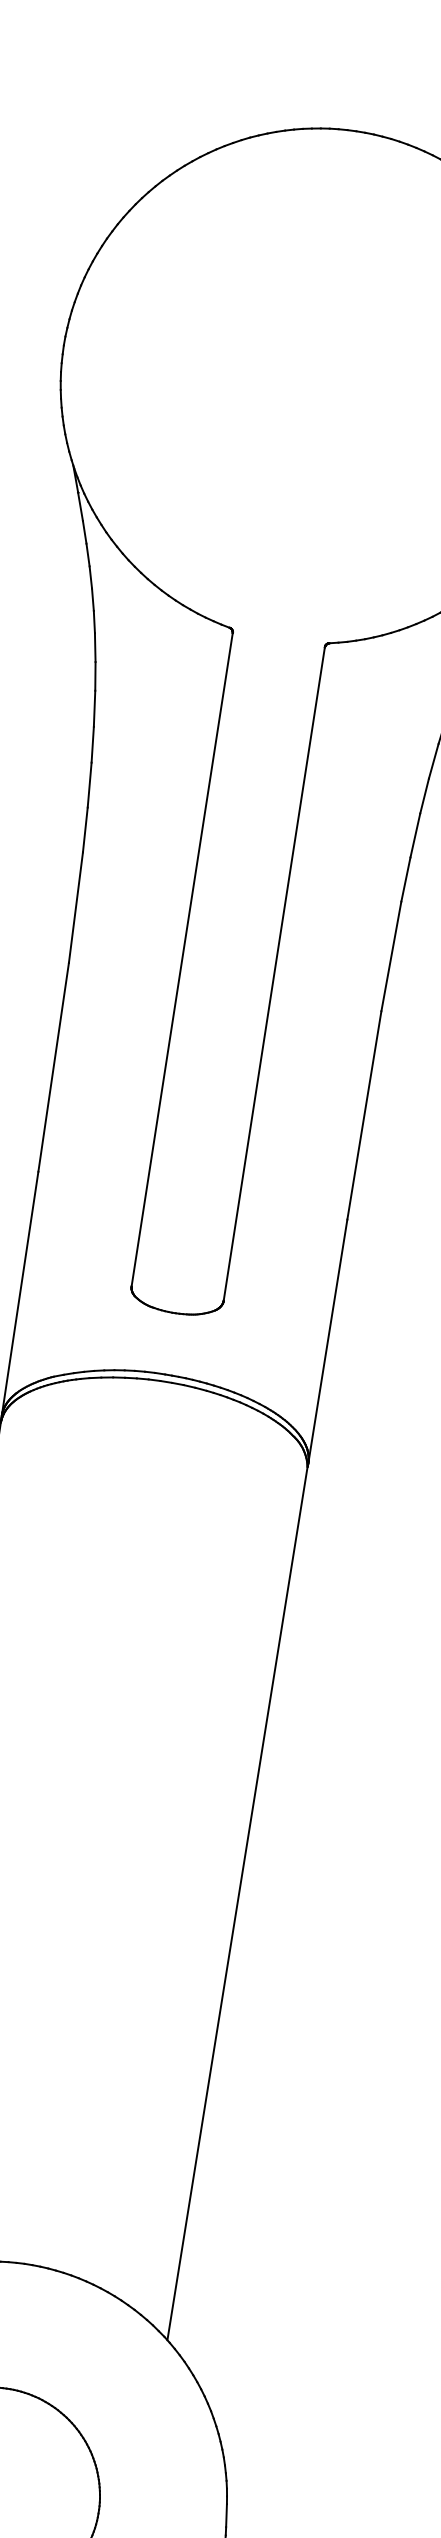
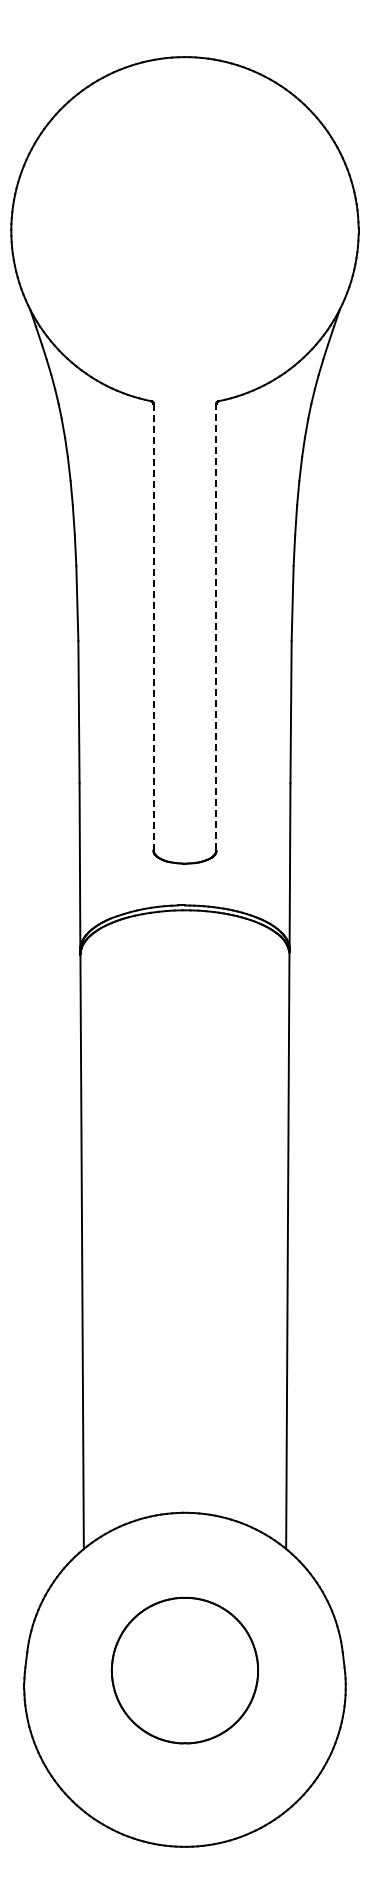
line: (182, 960) -> (153, 627), solid -> dashed
line: (274, 974) -> (216, 627), solid -> dashed

